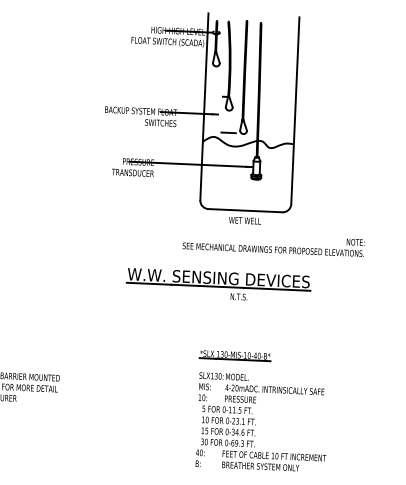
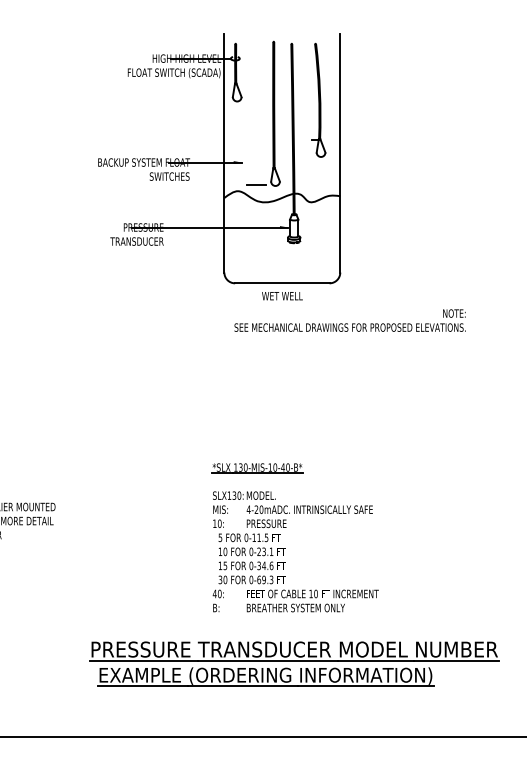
part: (229, 65) -> (318, 99), moved
text: (273, 244) -> (349, 320), moved
part: (217, 285) -> (251, 379), removed
part: (256, 403) -> (286, 527), moved

